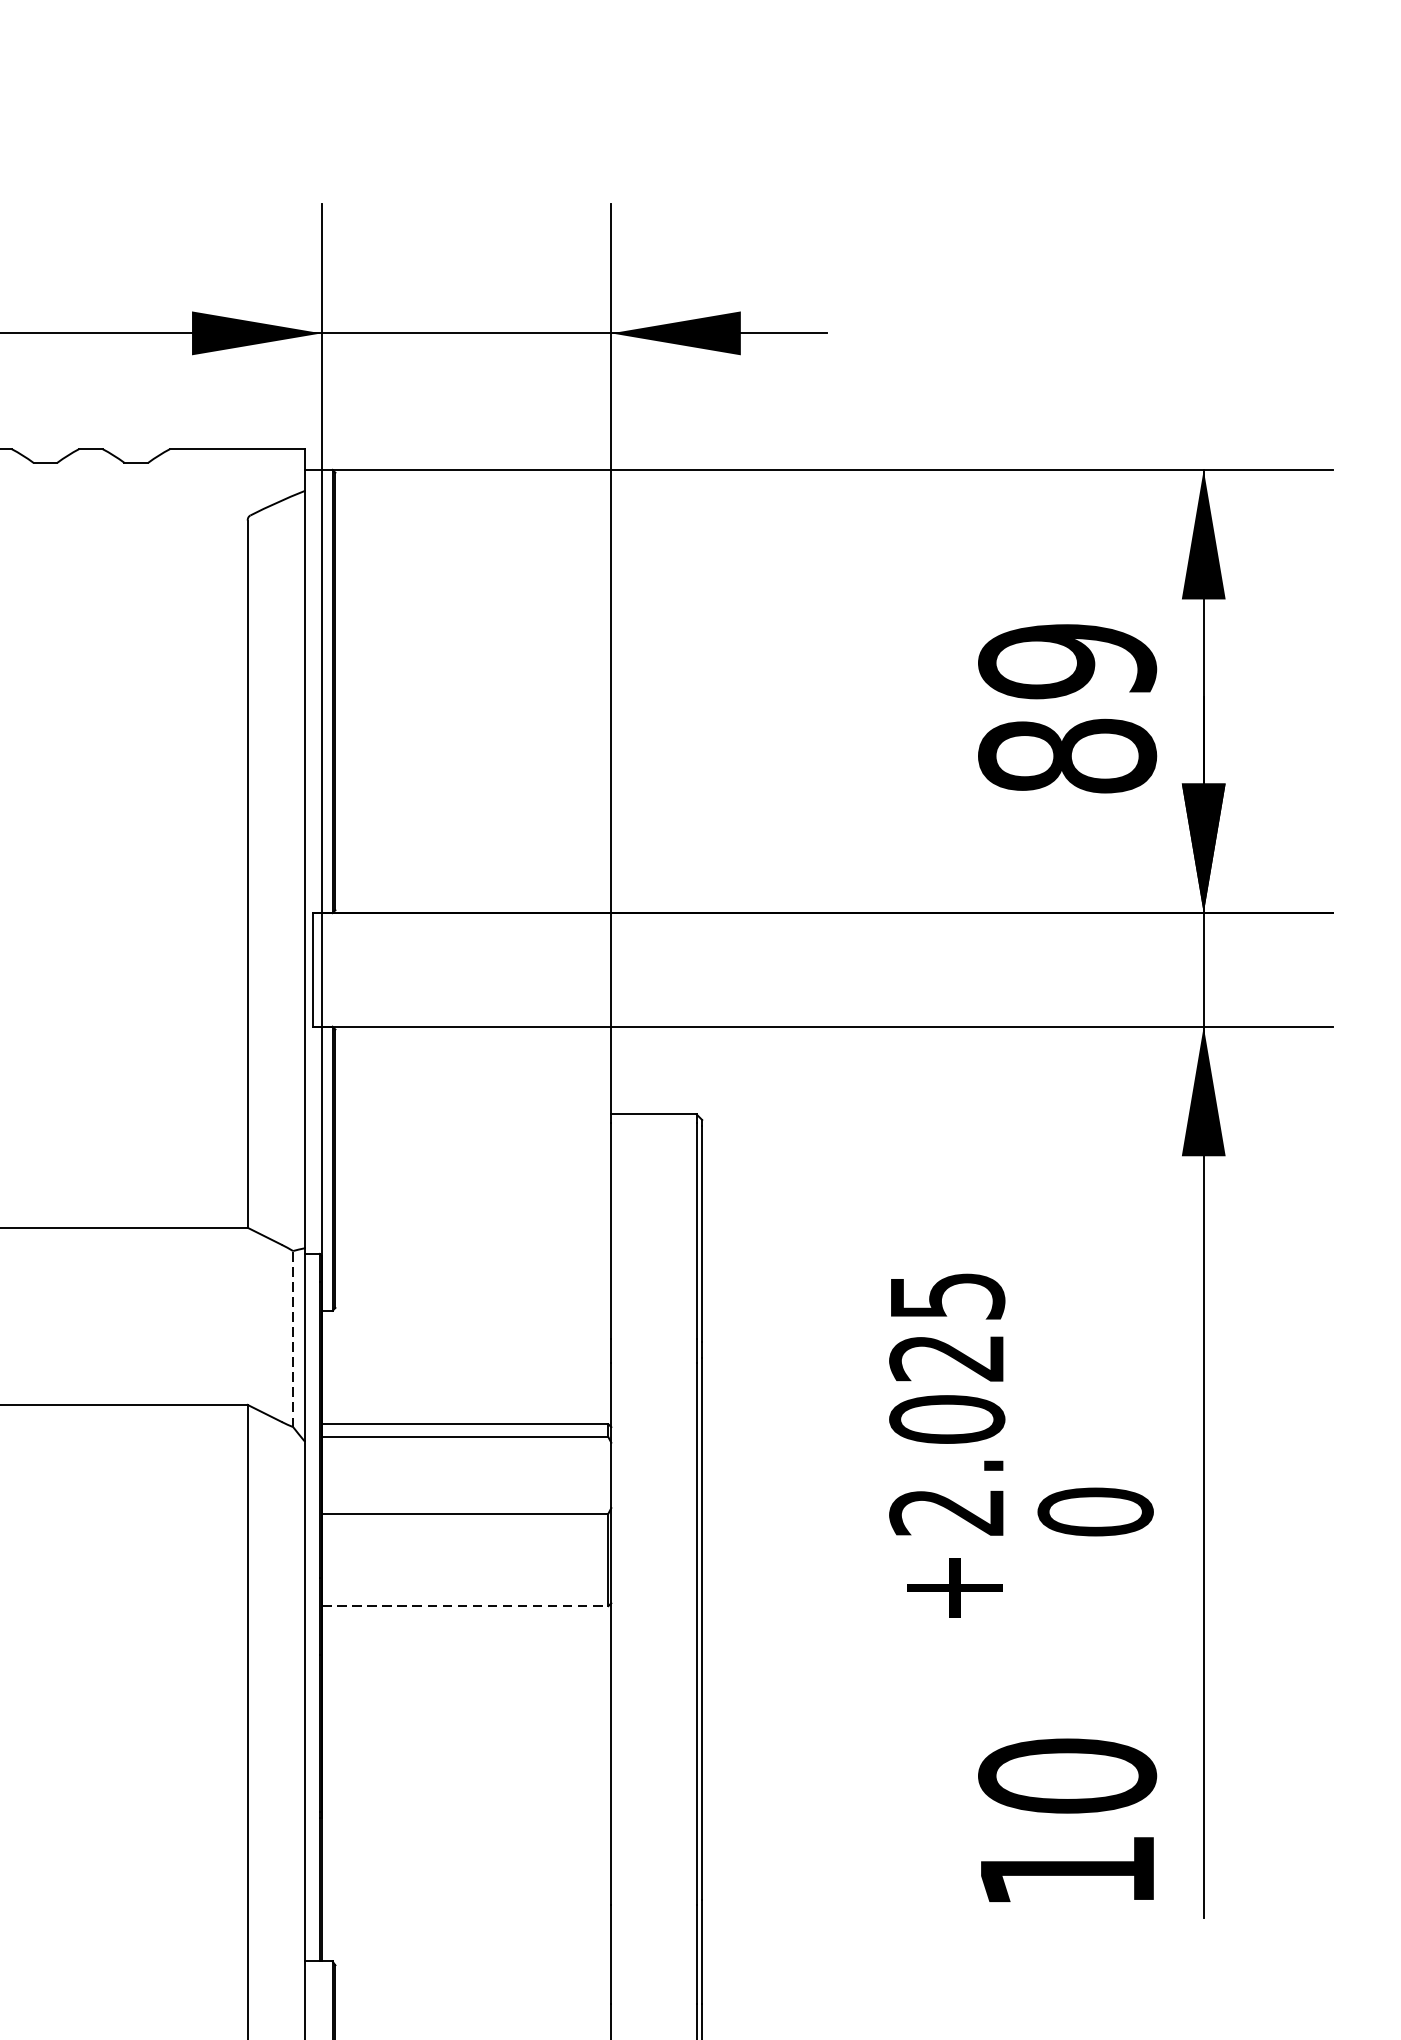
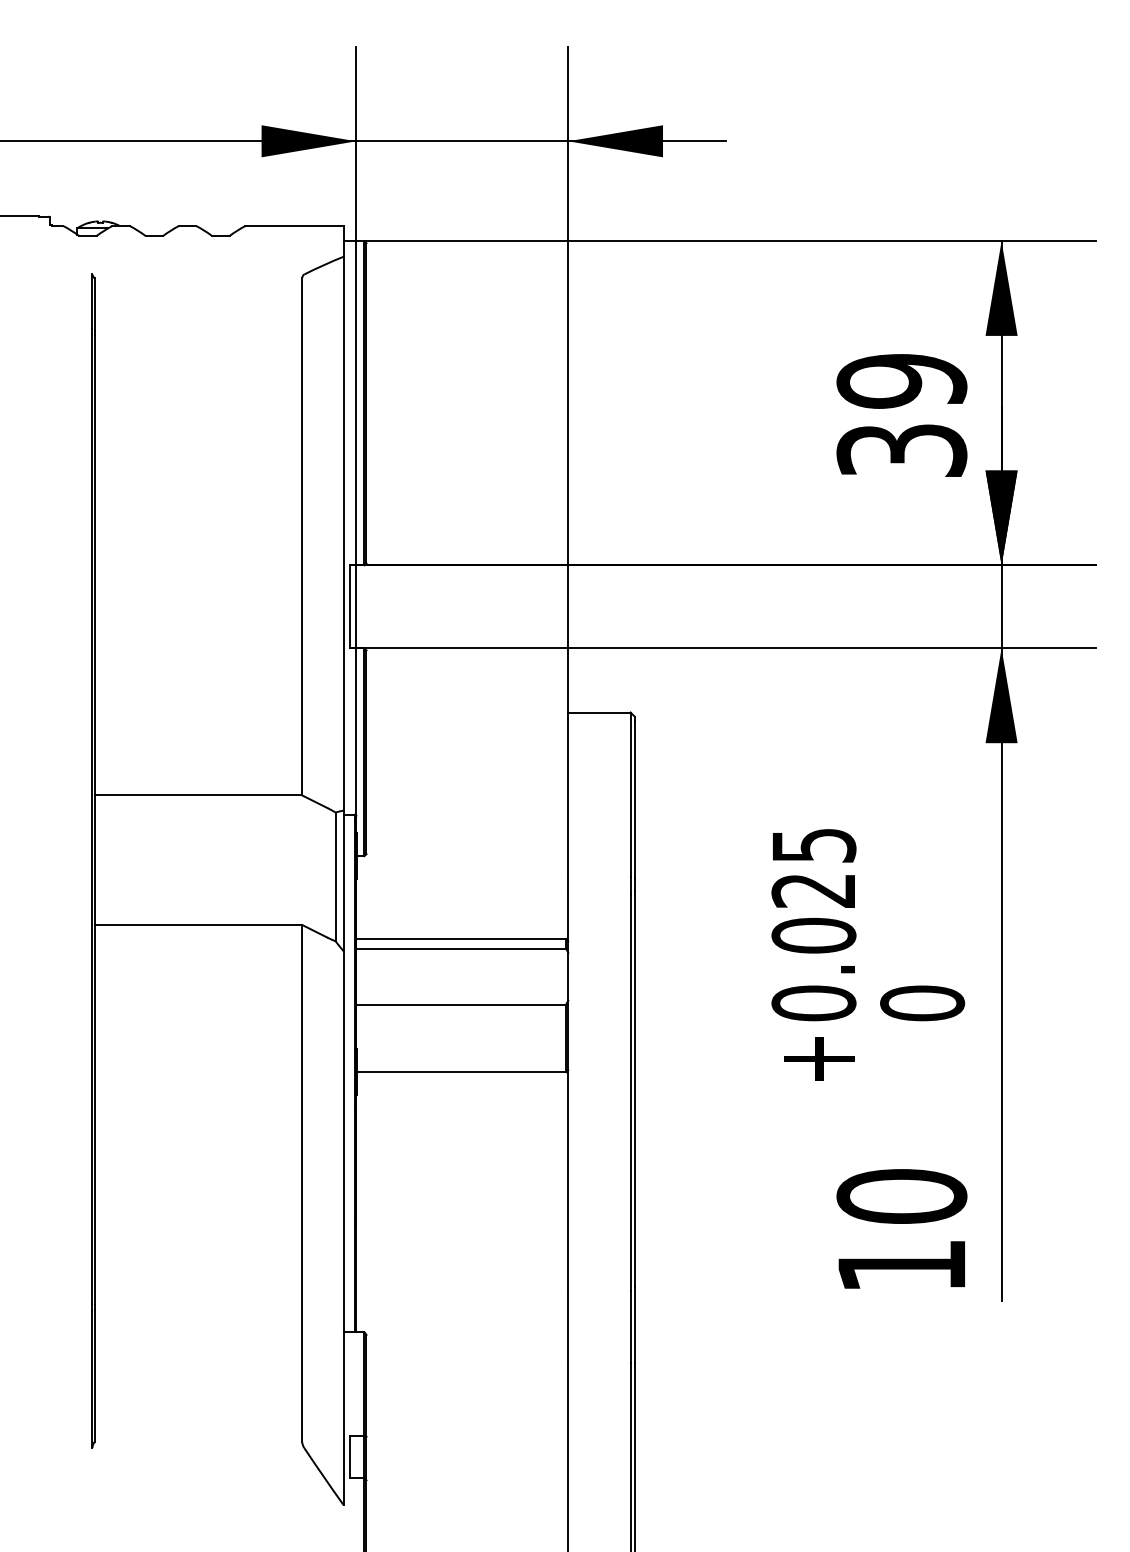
text: (1066, 756) -> (901, 450), 89 -> 39
line: (293, 1338) -> (335, 876), dashed -> solid
text: (946, 1512) -> (813, 1003), 2.025 -> 0.025
line: (465, 1606) -> (461, 1072), dashed -> solid

